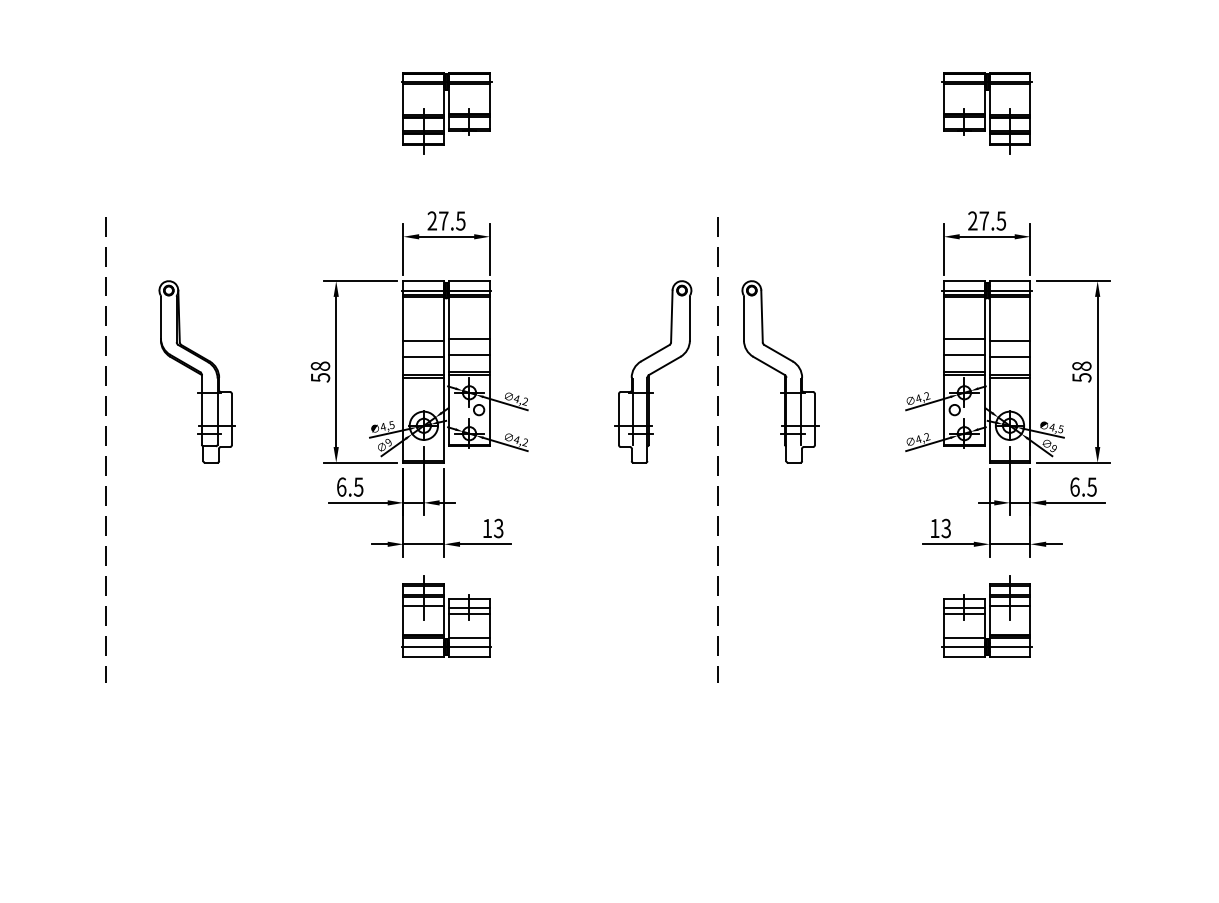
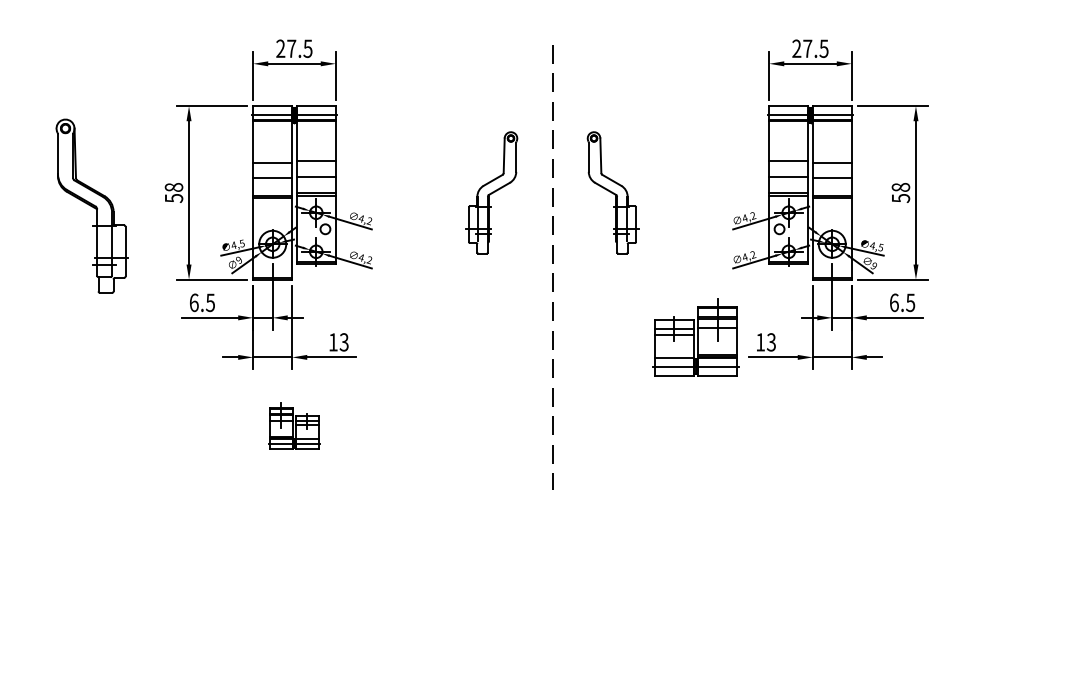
part: (196, 371) -> (91, 205), moved
part: (653, 371) -> (491, 192), size x0.7
part: (780, 371) -> (613, 192), size x0.7
part: (446, 616) -> (294, 426), size x0.6
part: (986, 616) -> (695, 337), moved

